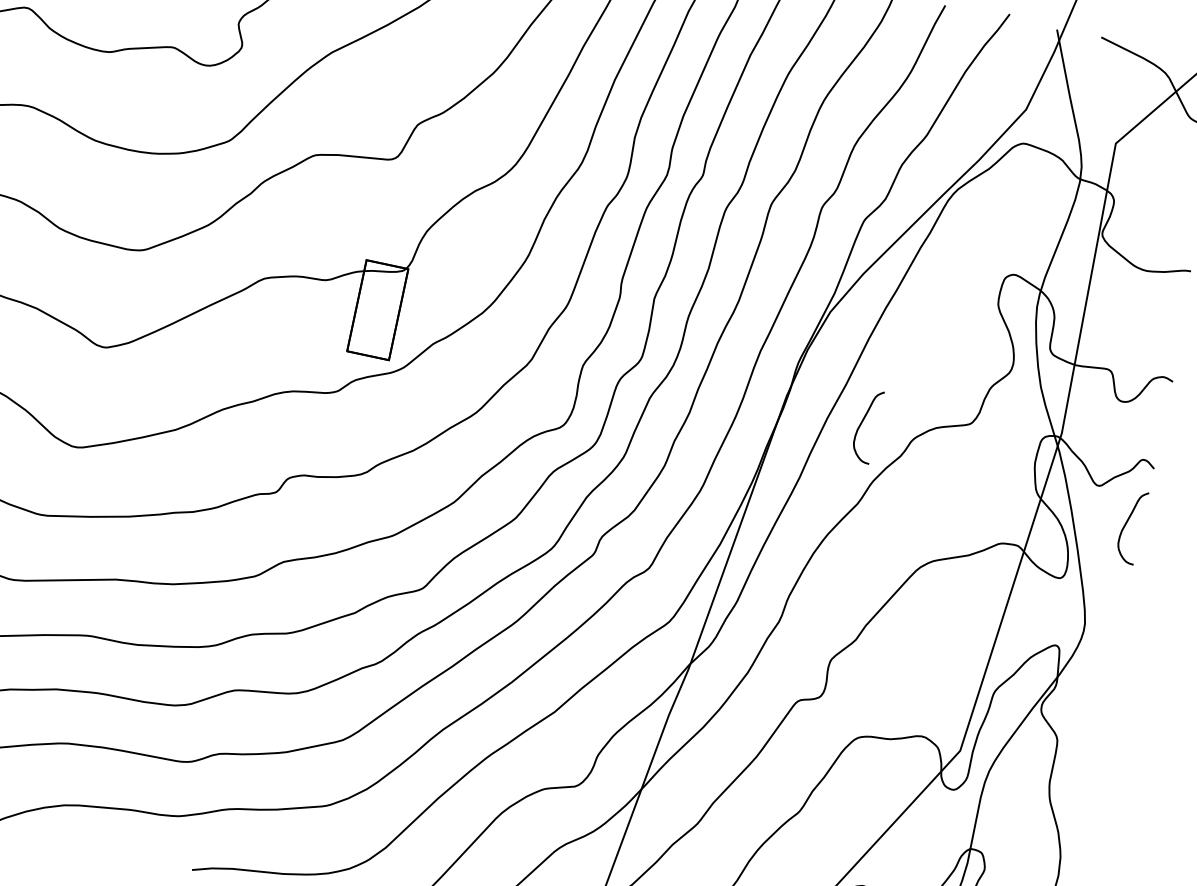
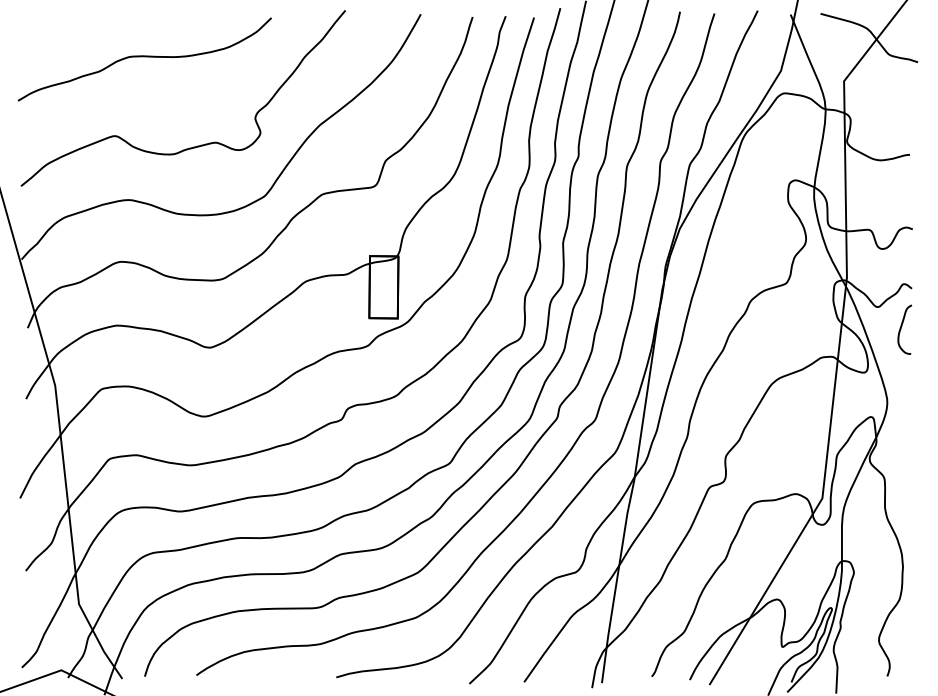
curve: (862, 424) -> (715, 298), removed

